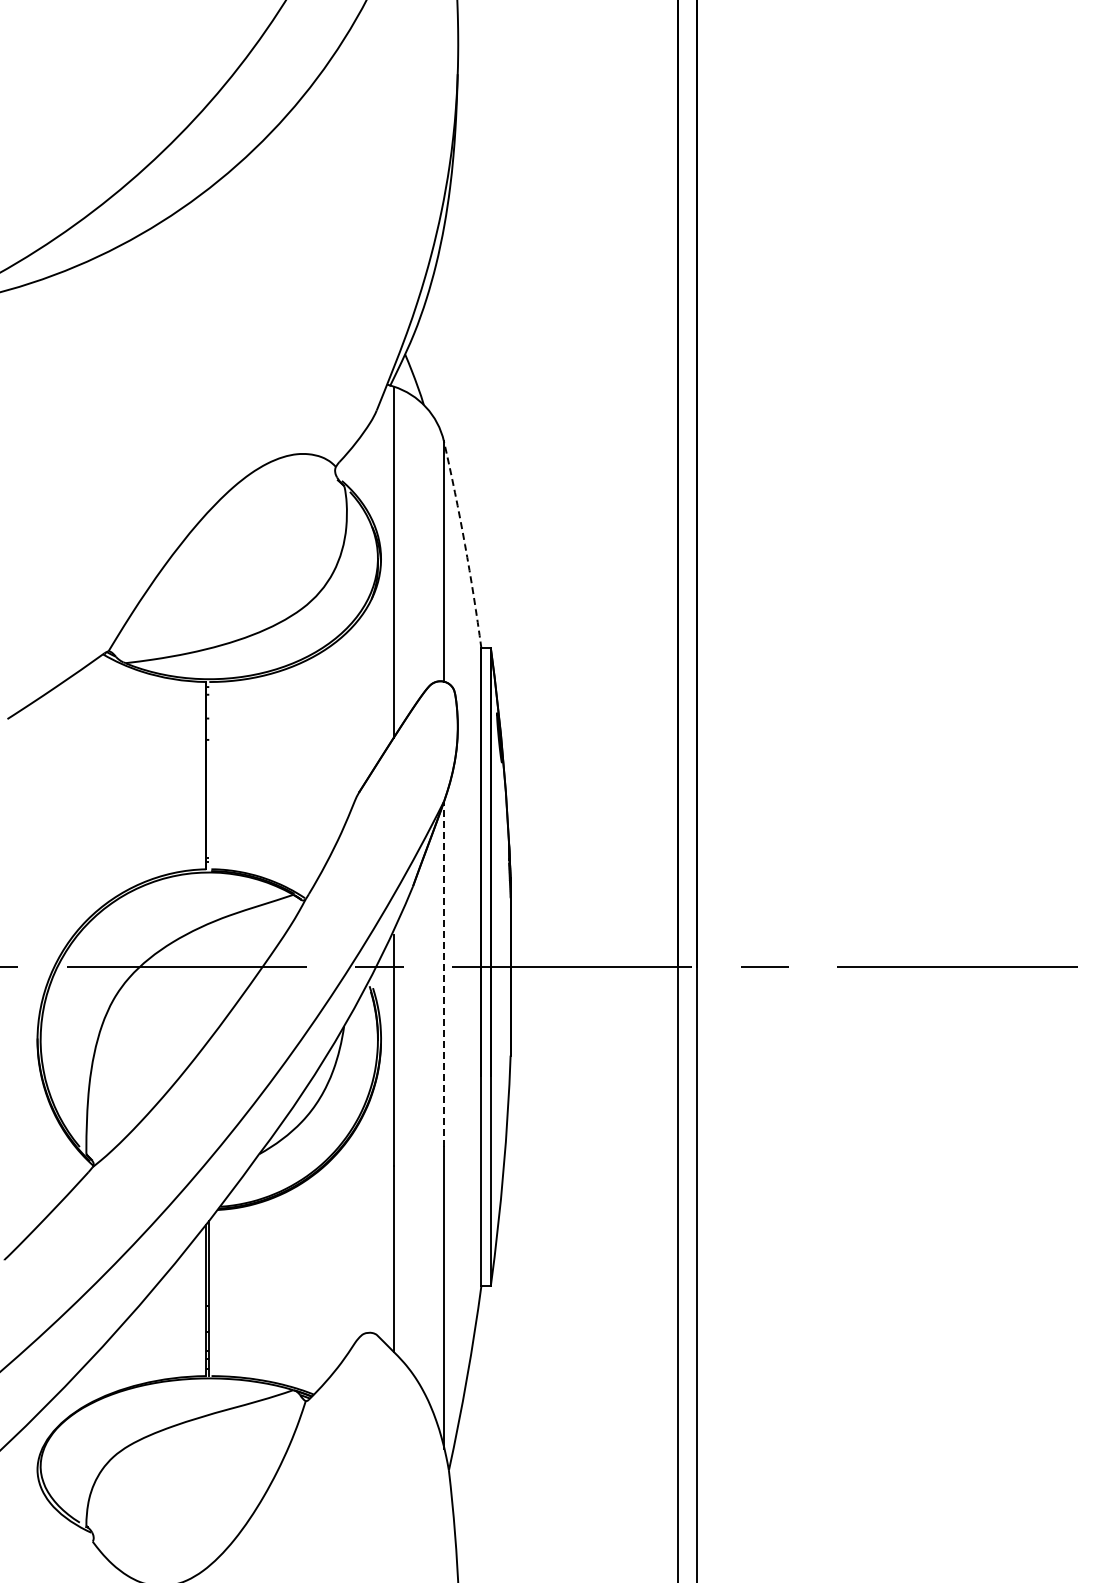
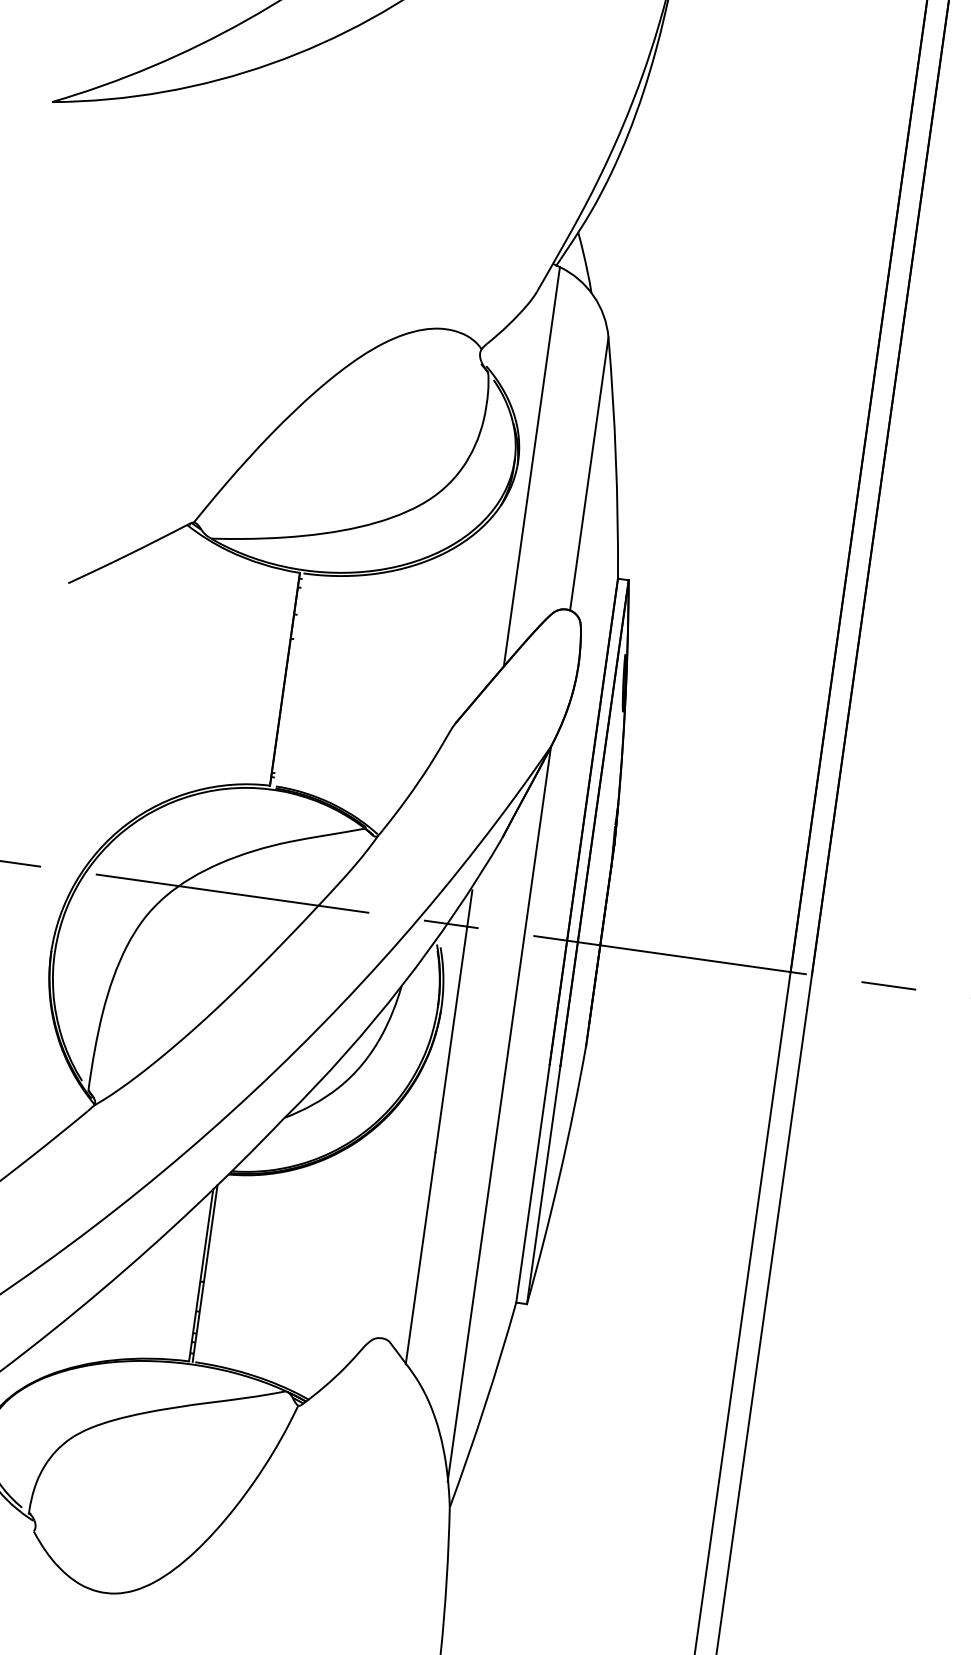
arc: (465, 544) -> (616, 458), dashed -> solid
line: (444, 974) -> (523, 943), dashed -> solid

